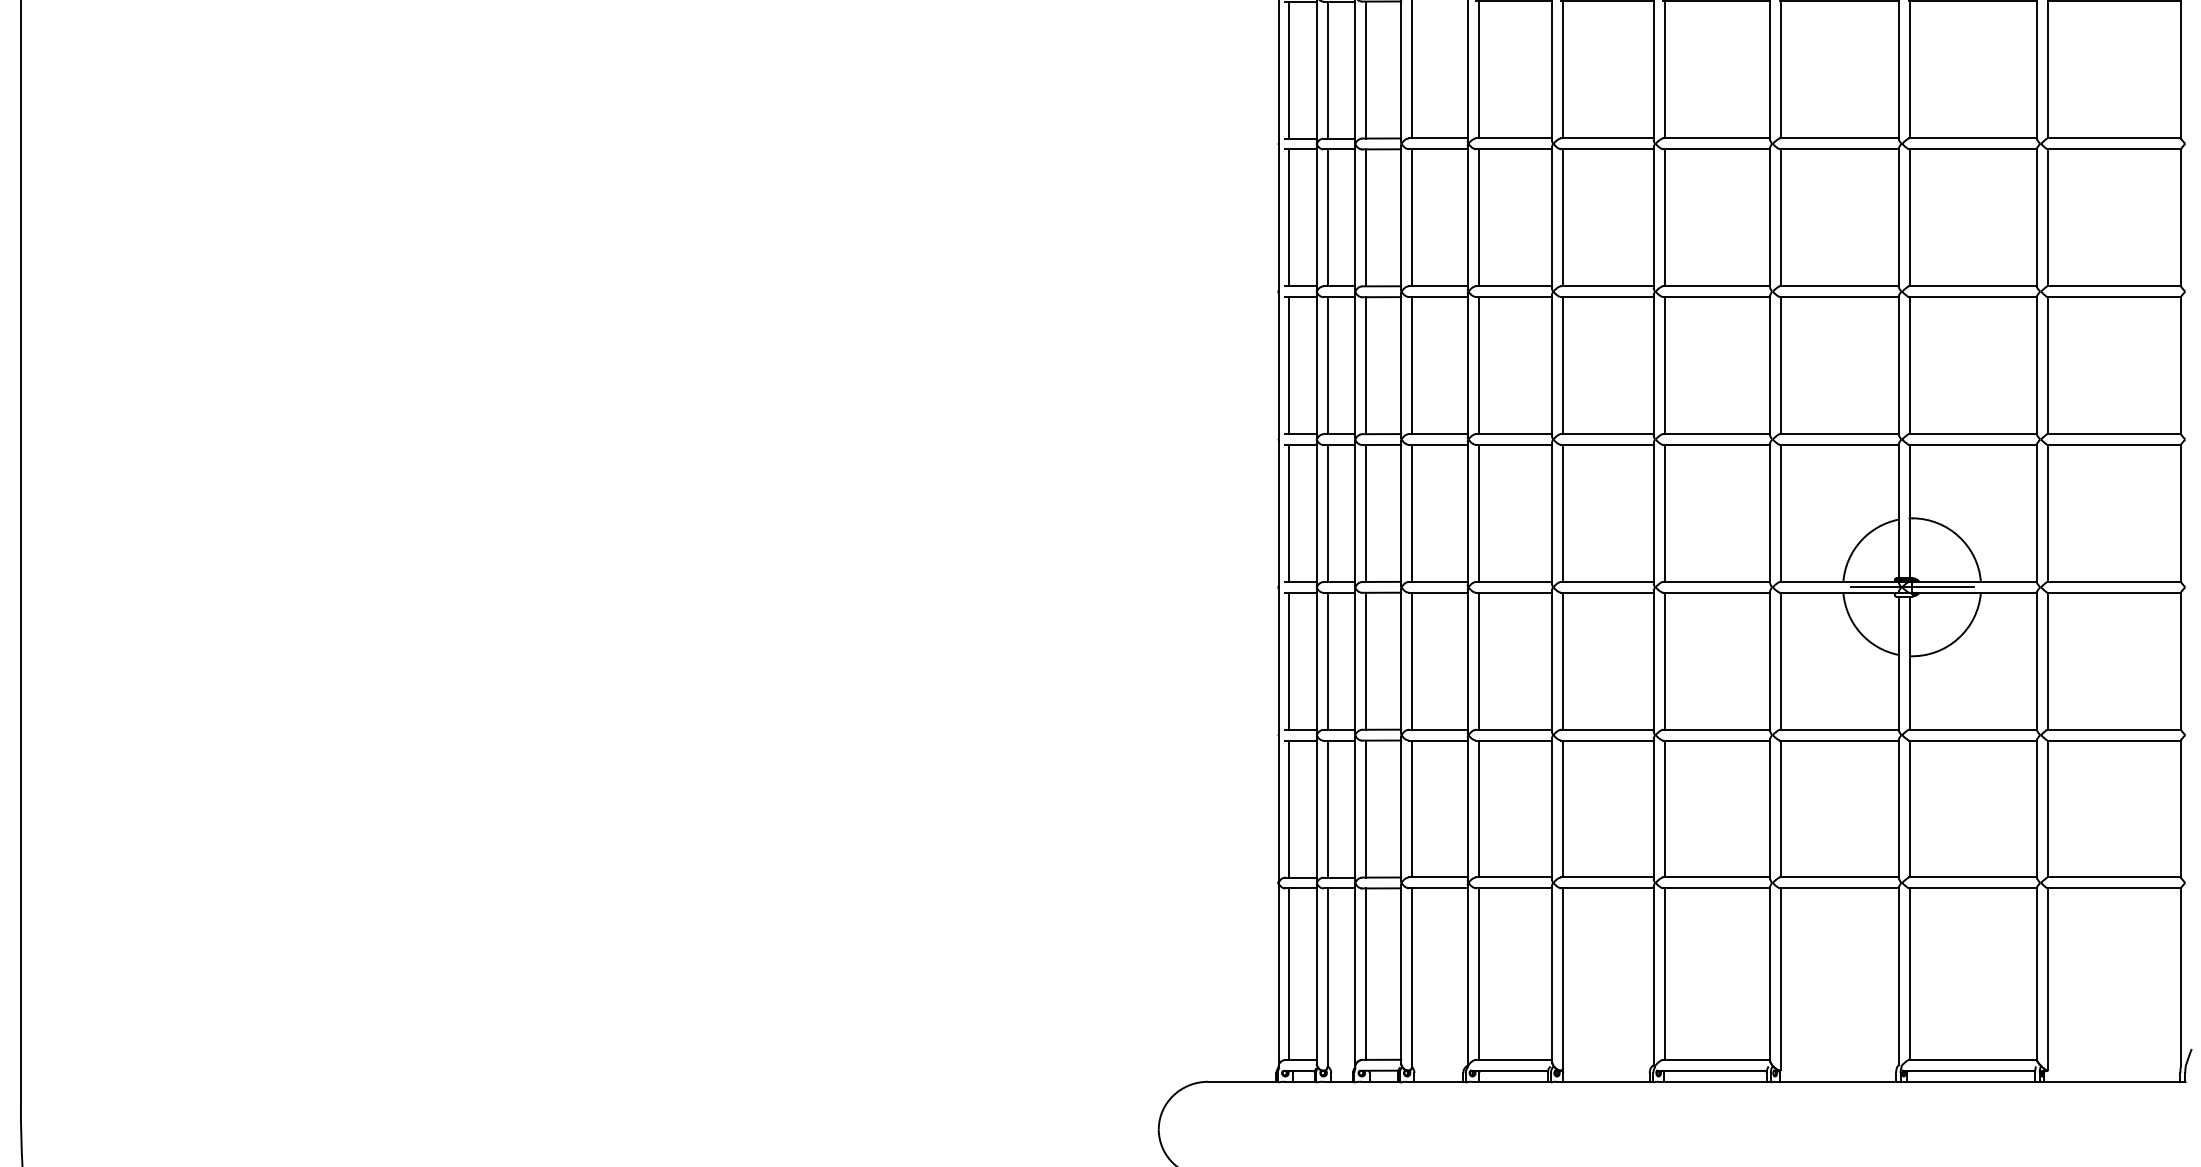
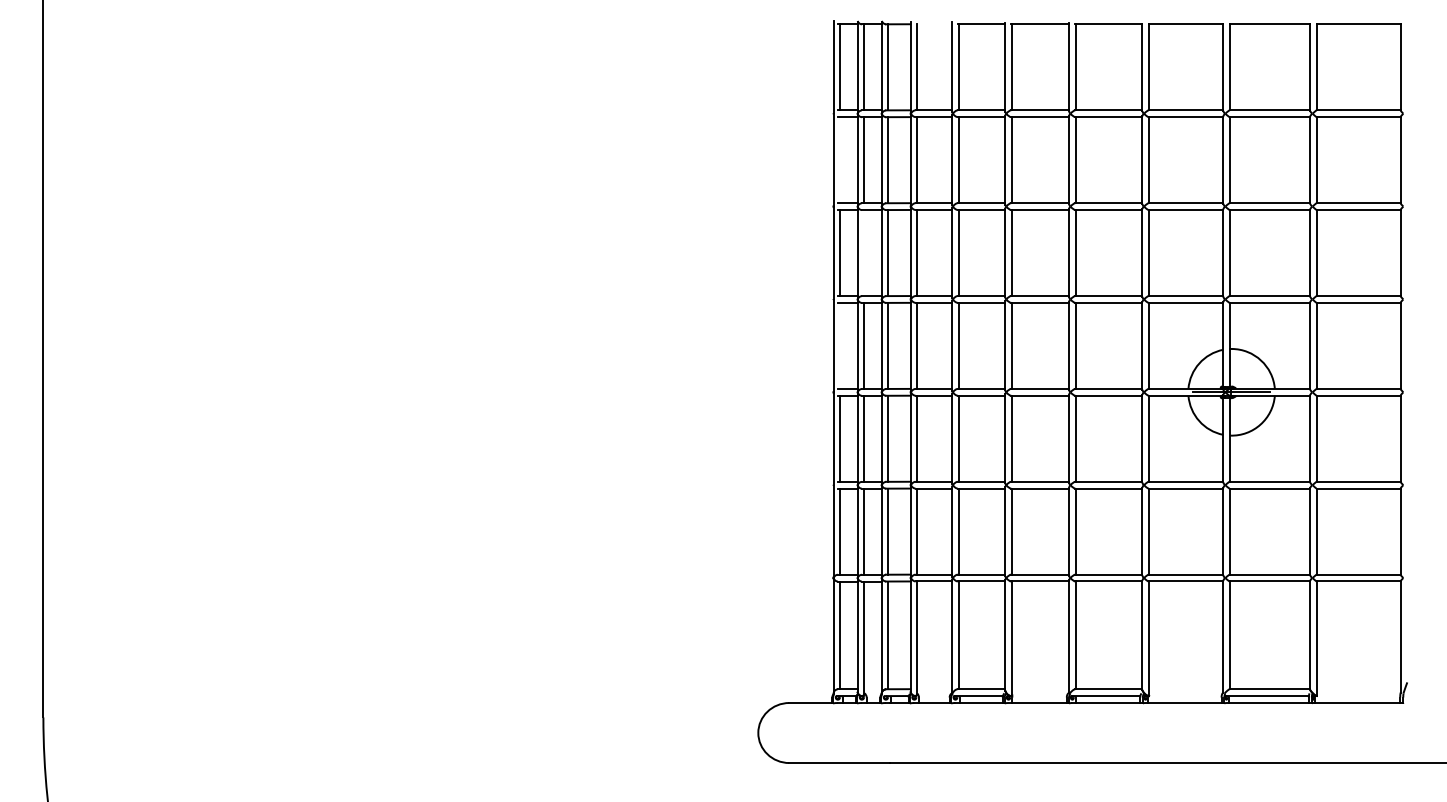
line: (1289, 218) -> (840, 160), removed
line: (1327, 366) -> (864, 253), removed
line: (1289, 512) -> (840, 345), removed

